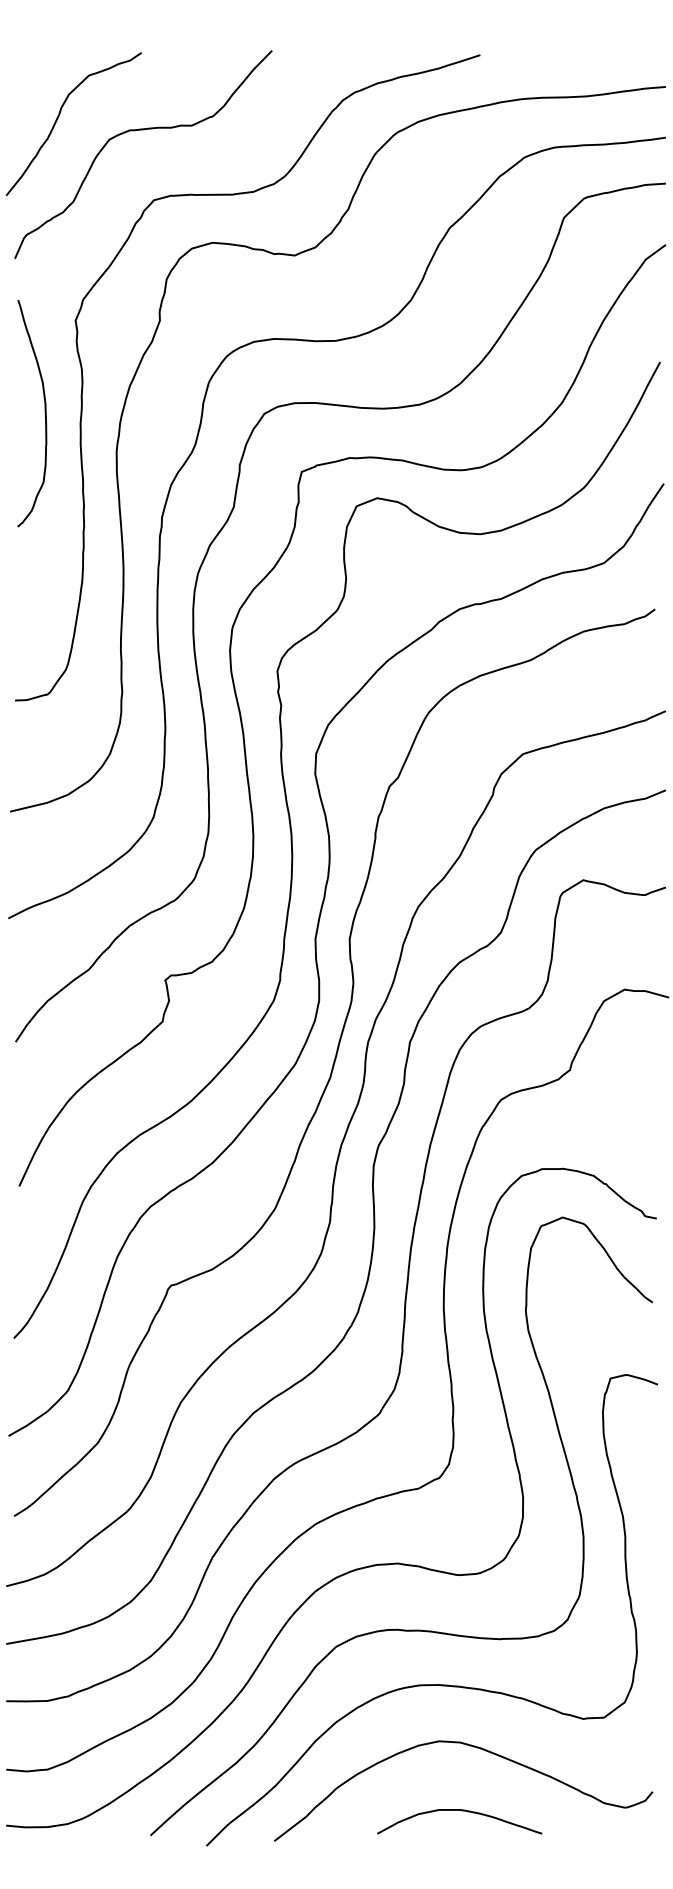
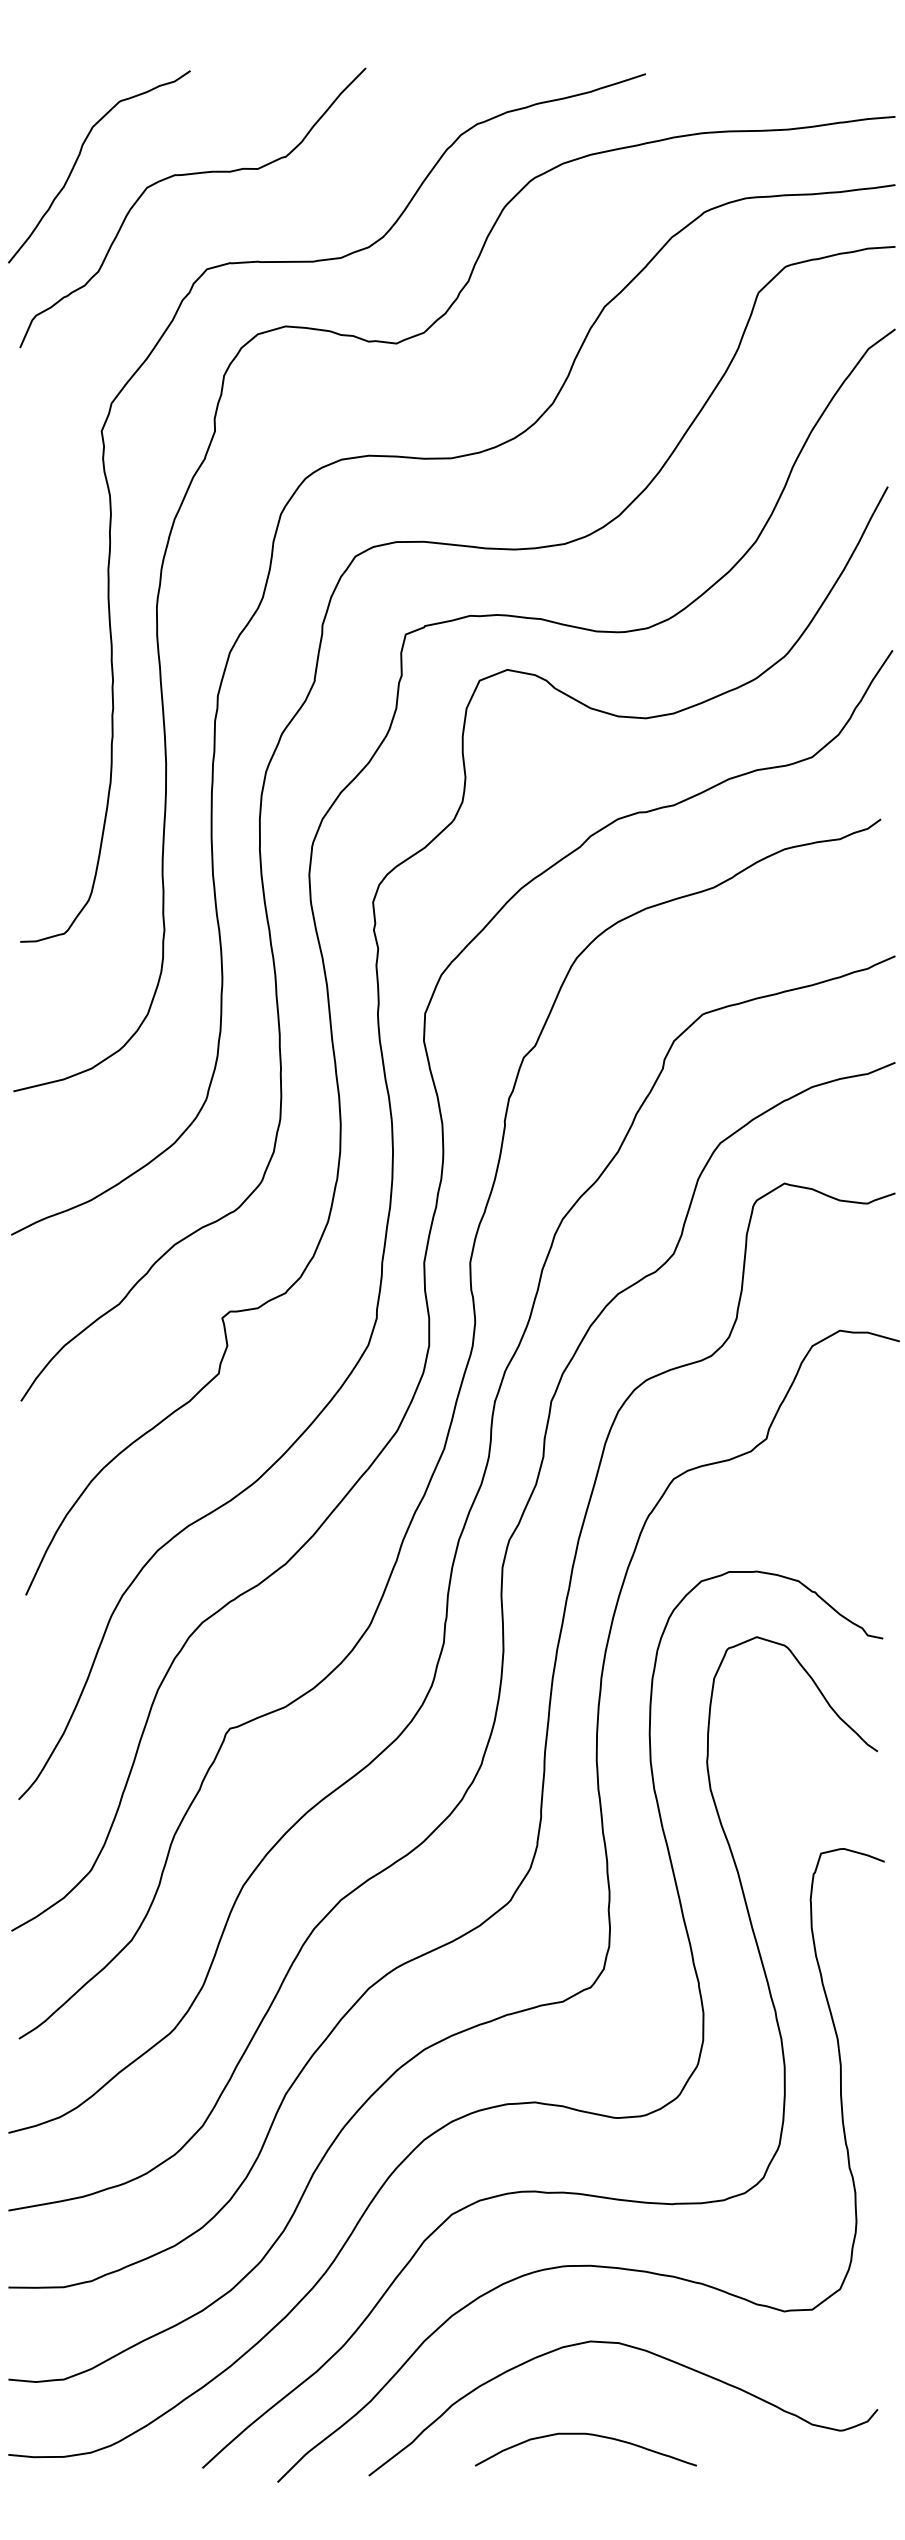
curve: (44, 413) -> (59, 555), removed
curve: (461, 1811) -> (588, 2435), moved

